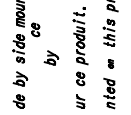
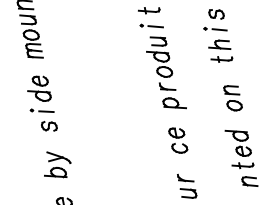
part: (35, 29) -> (67, 58), removed
part: (51, 57) -> (110, 108), removed
part: (110, 63) -> (232, 97), size x1.67

